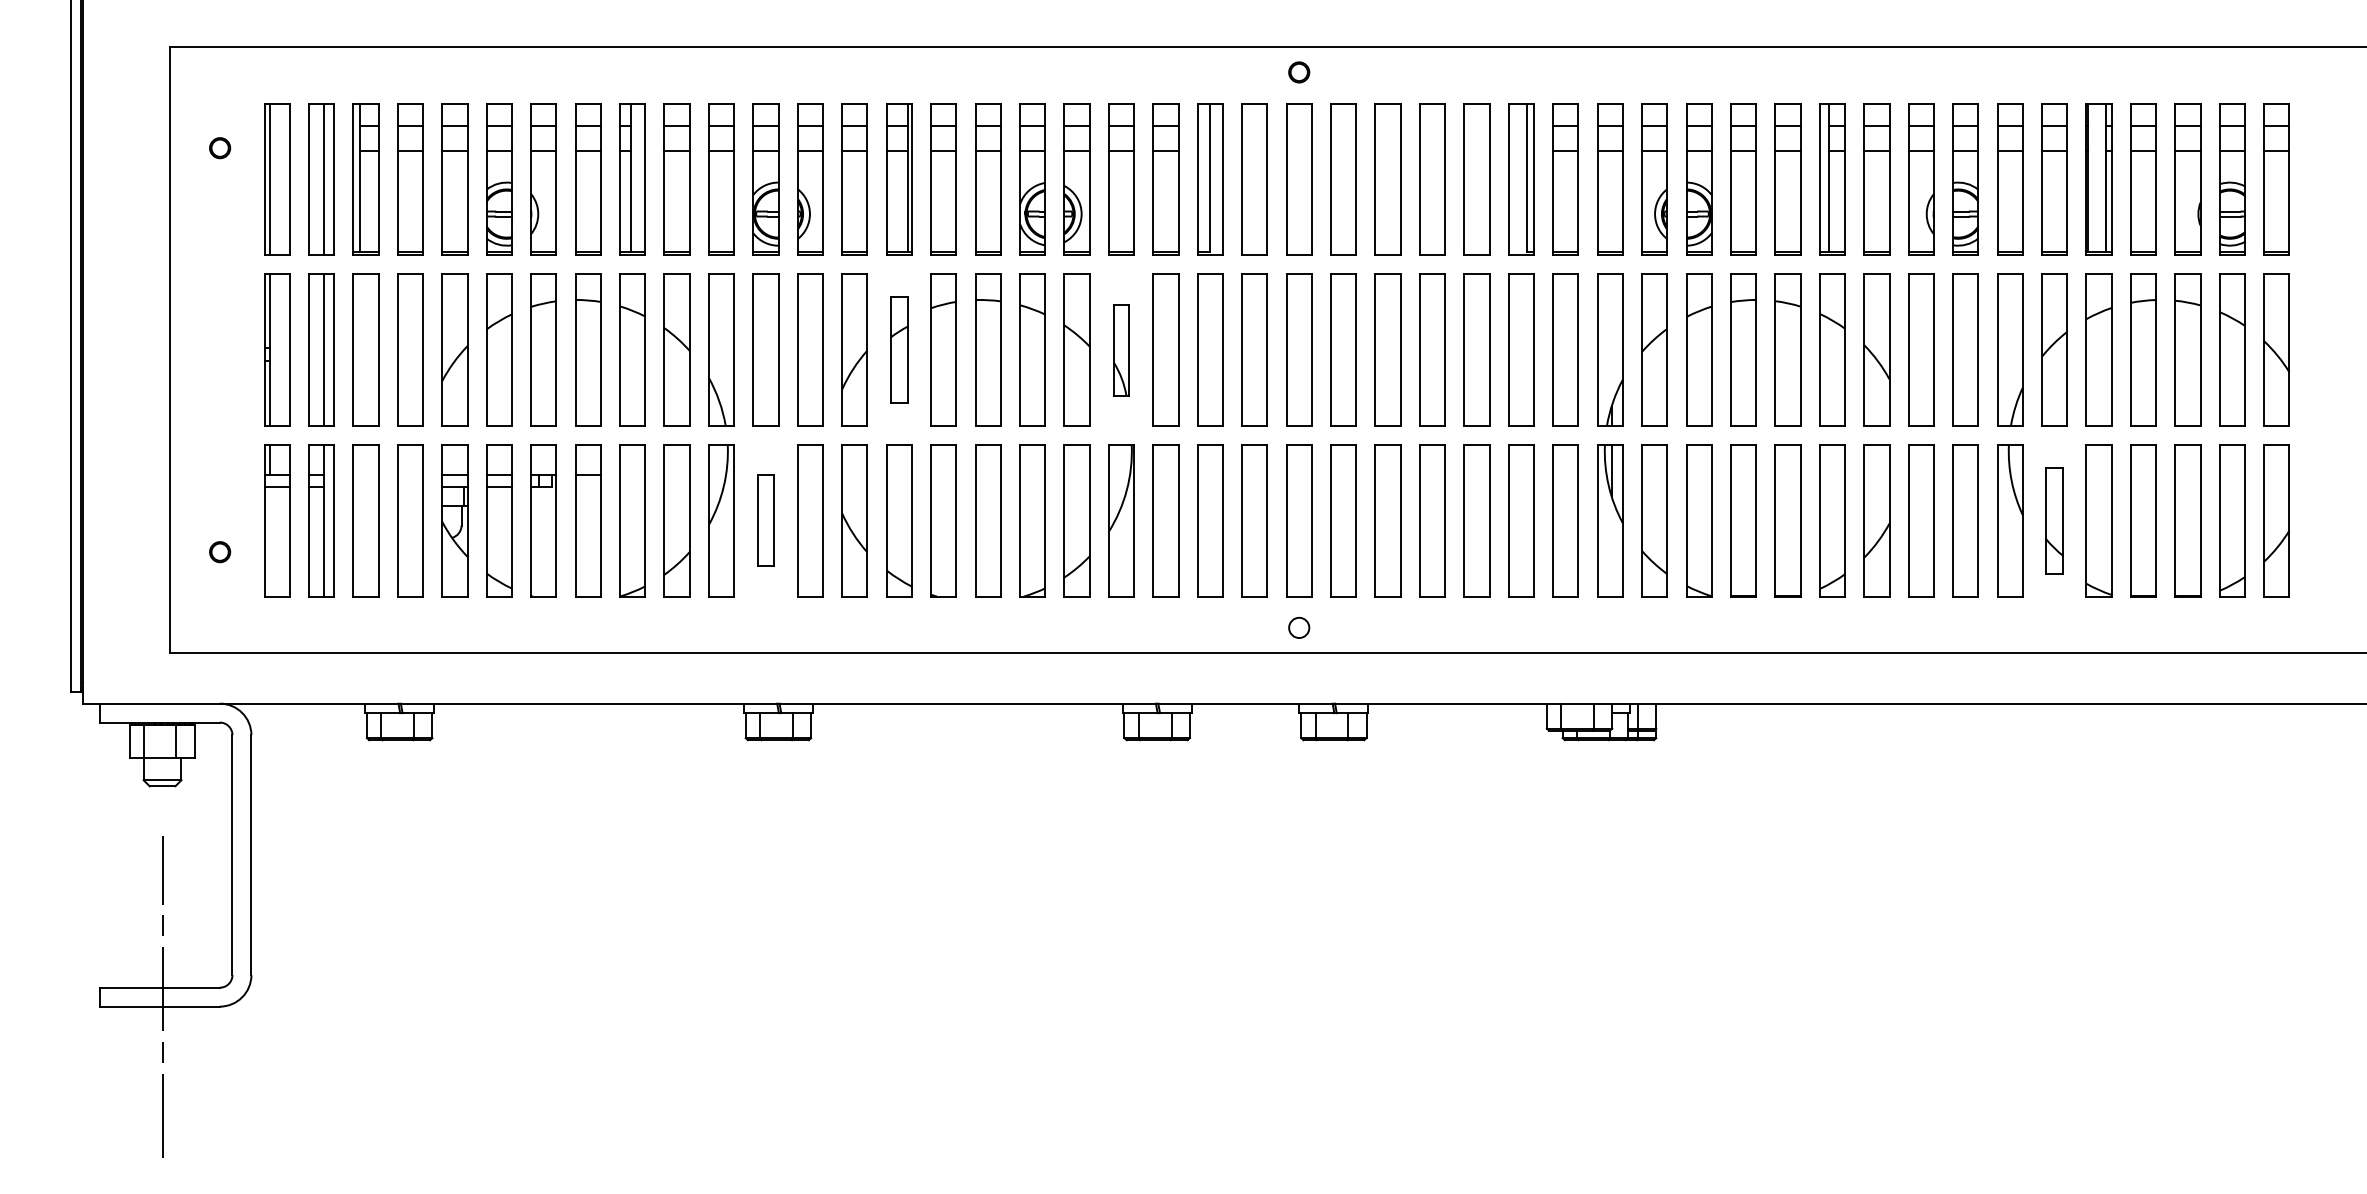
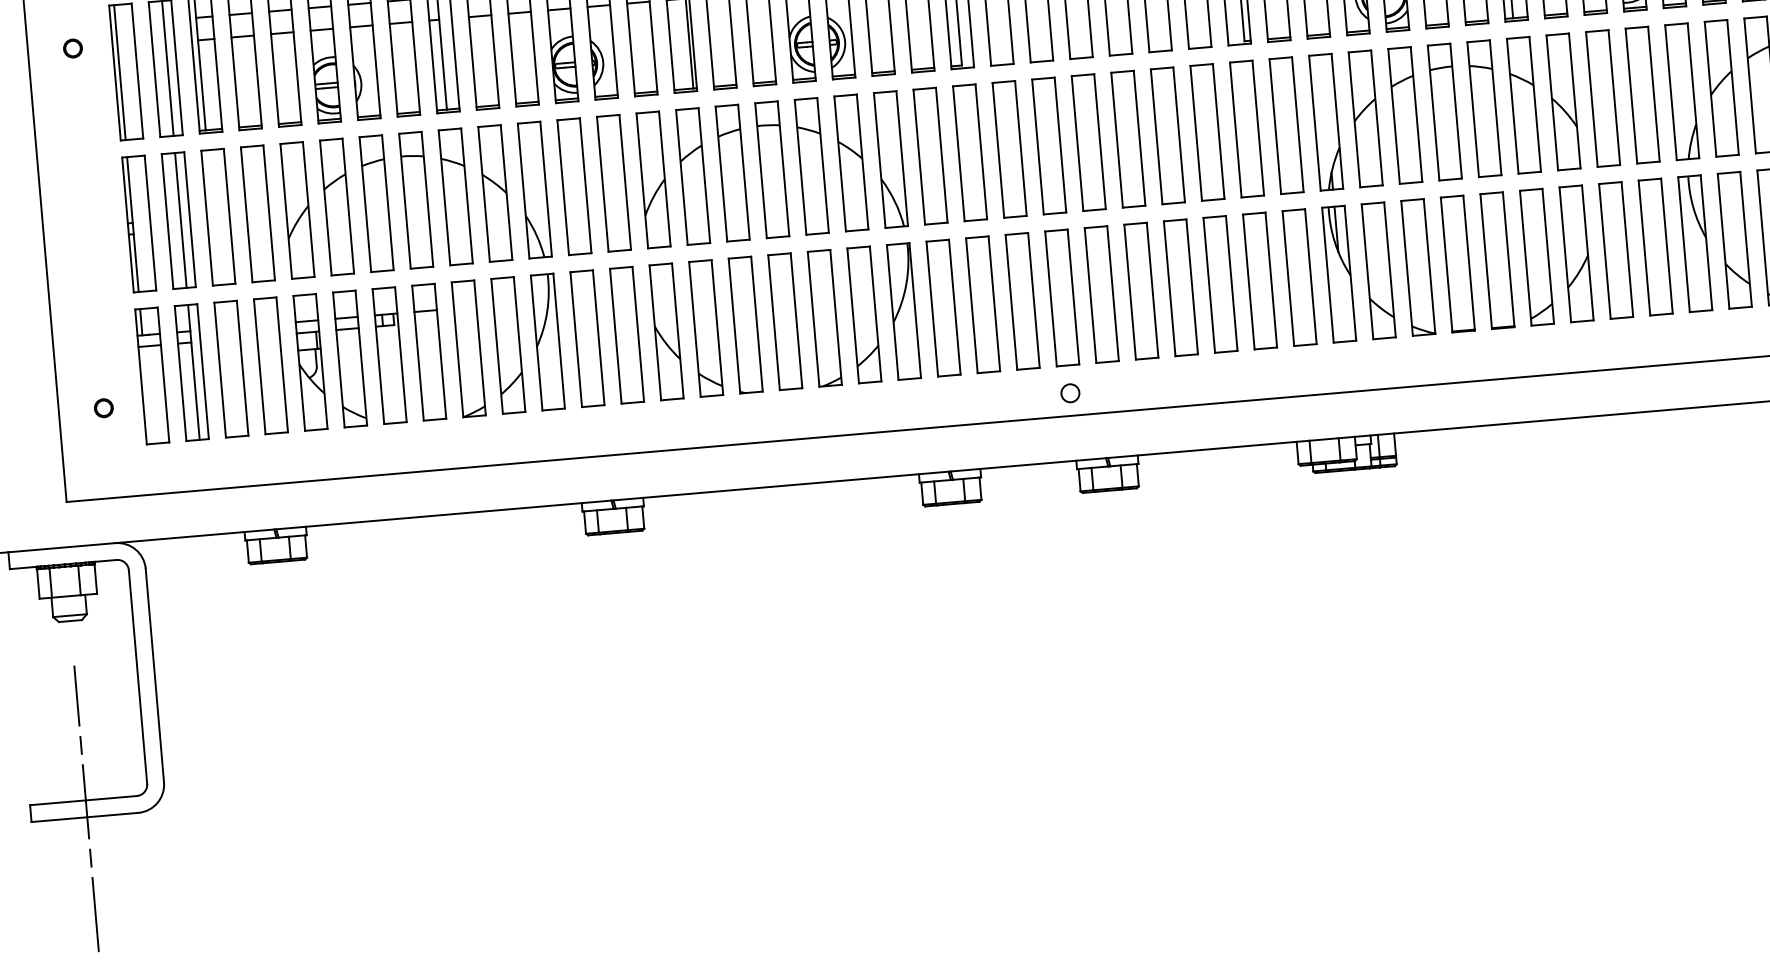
part: (899, 349) -> (693, 175), size x1.43
part: (1121, 349) -> (890, 158), size x1.67
part: (765, 520) -> (587, 338), size x1.67
part: (2054, 520) -> (1734, 240), size x1.43

